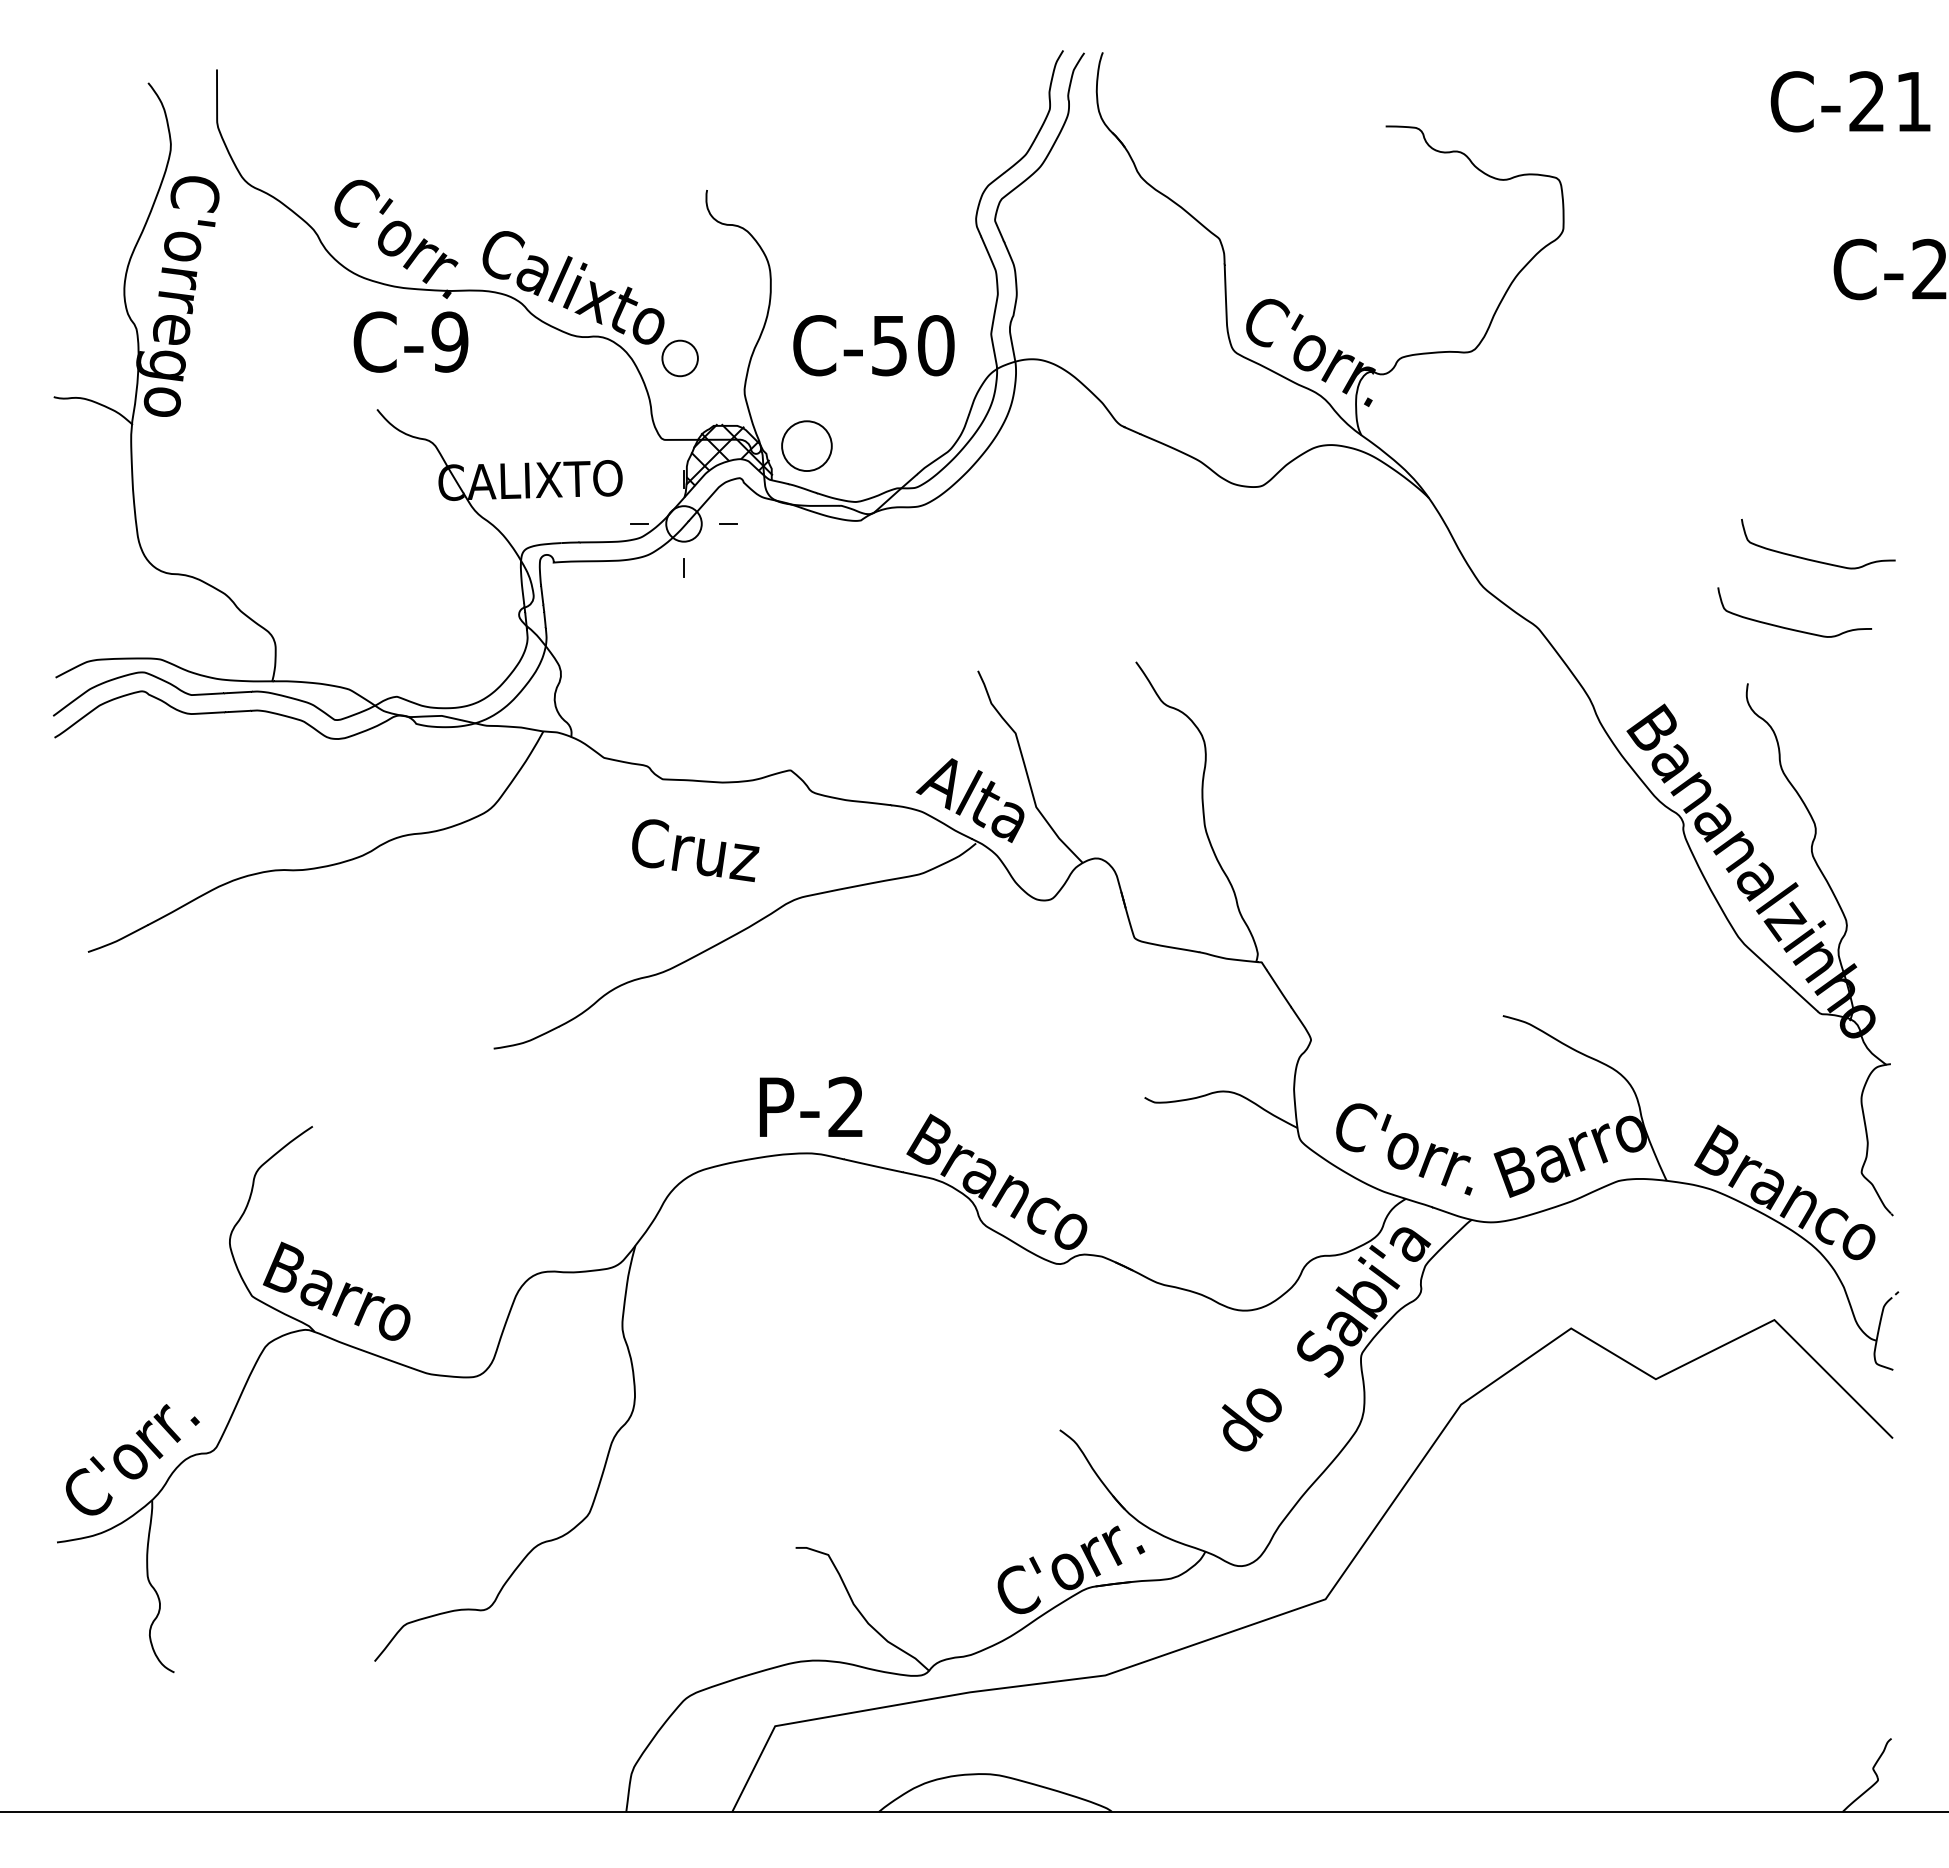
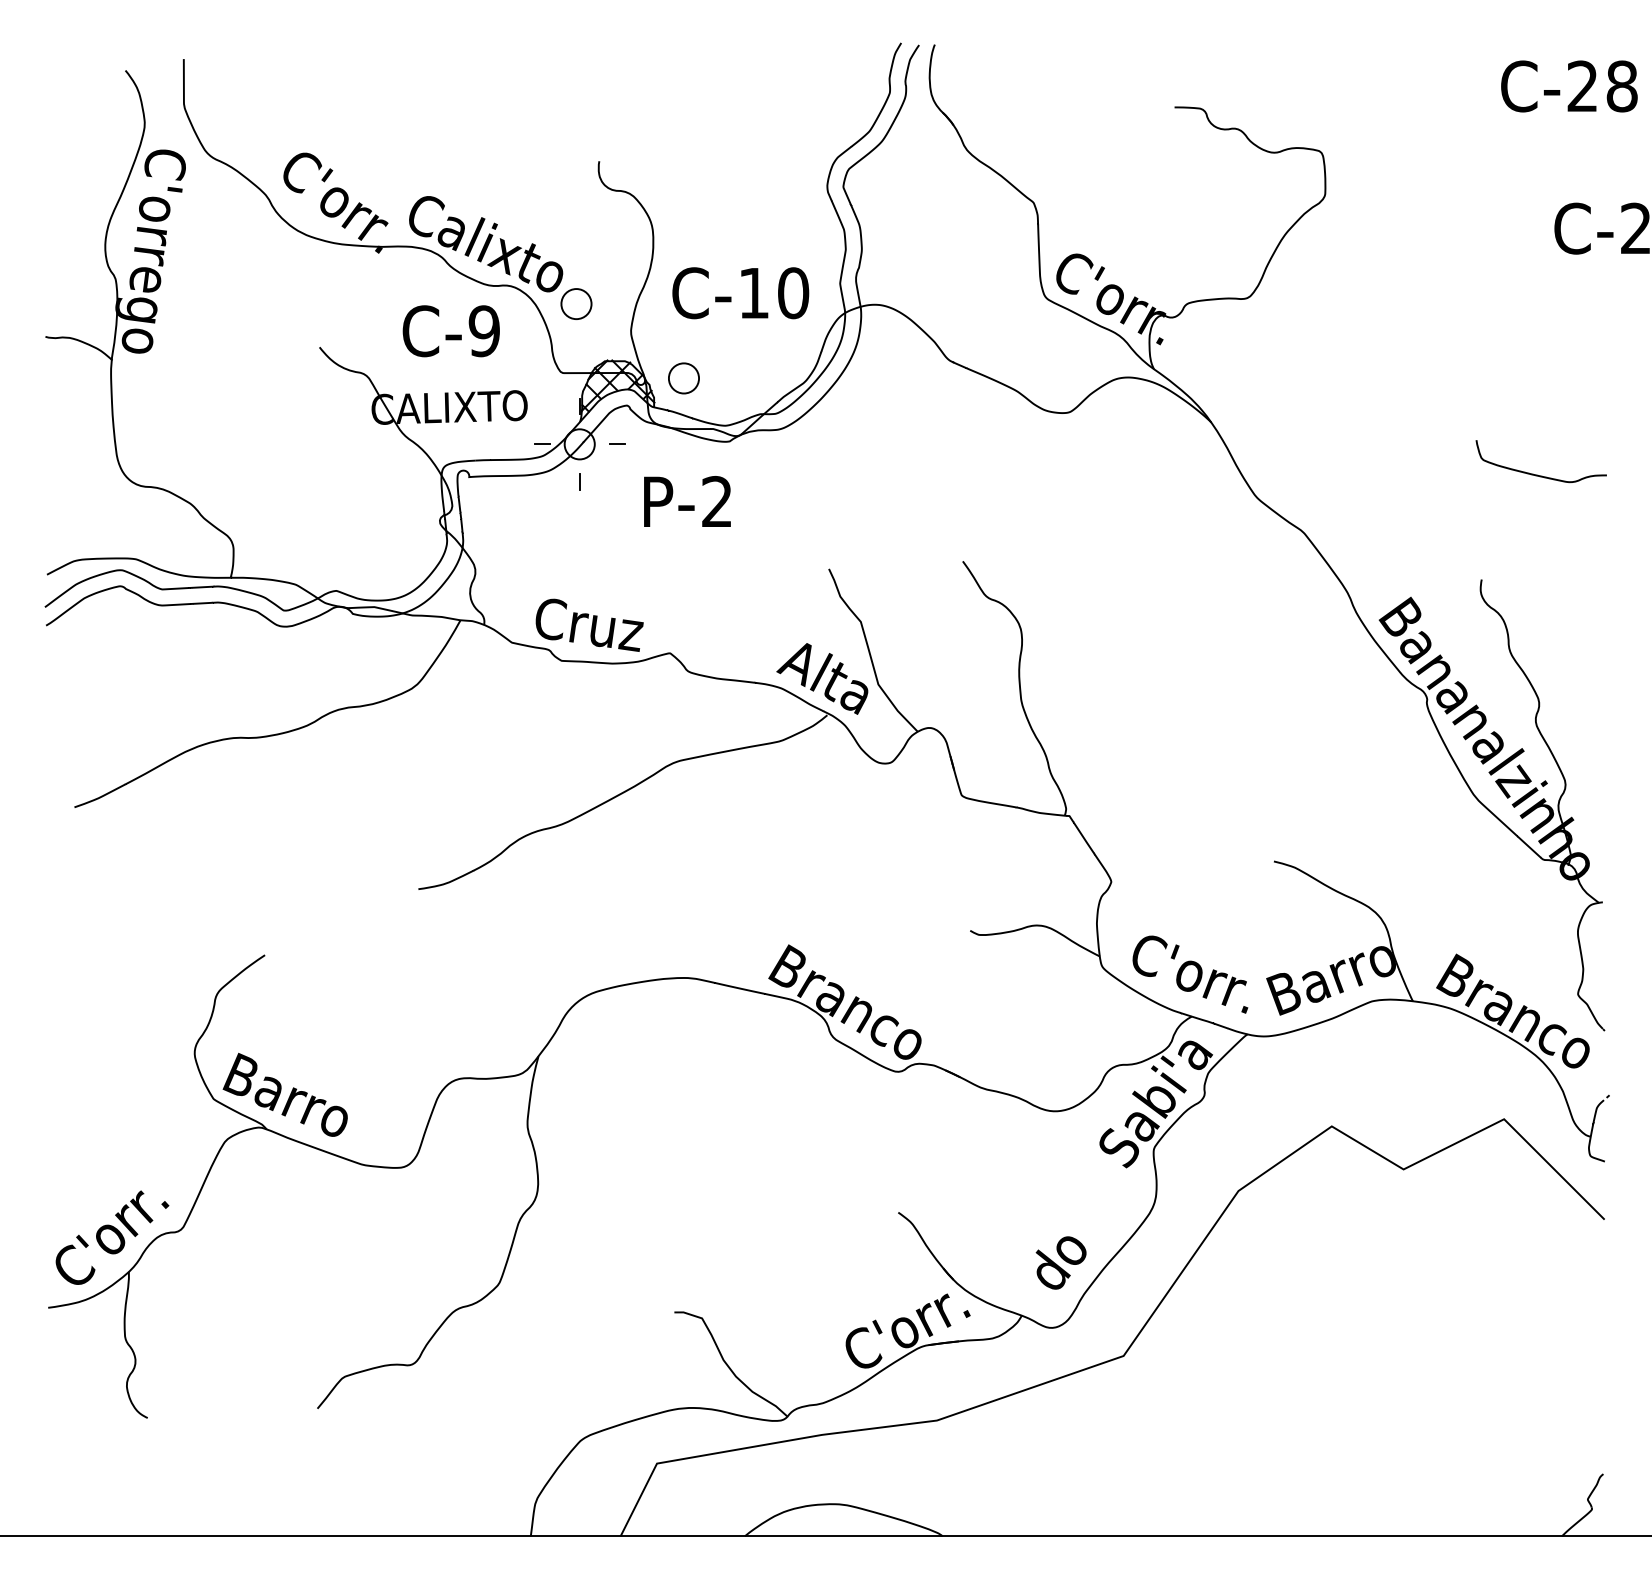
text: (1912, 101) -> (1621, 86), C-21 -> C-28
text: (410, 342) -> (450, 331), moved
text: (888, 345) -> (753, 293), C-50 -> C-10
part: (806, 446) -> (683, 378), size x0.71
curve: (1790, 627) -> (1517, 532), removed
text: (695, 849) -> (589, 624), moved
text: (811, 1106) -> (687, 501), moved
text: (1251, 1419) -> (1060, 1262), moved

